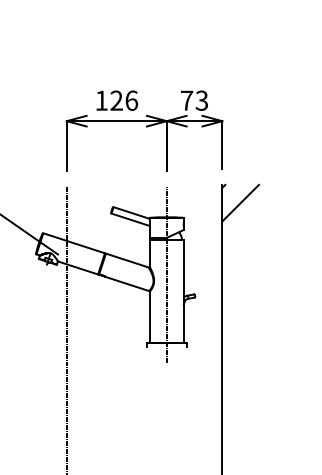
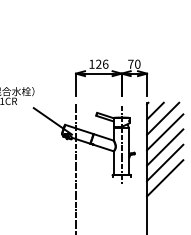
text: (201, 98) -> (137, 63), 73 -> 70
line: (258, 219) -> (163, 118), added
line: (262, 249) -> (165, 132), added
line: (262, 282) -> (165, 147), added
line: (262, 315) -> (165, 162), added
line: (262, 350) -> (165, 178), added

